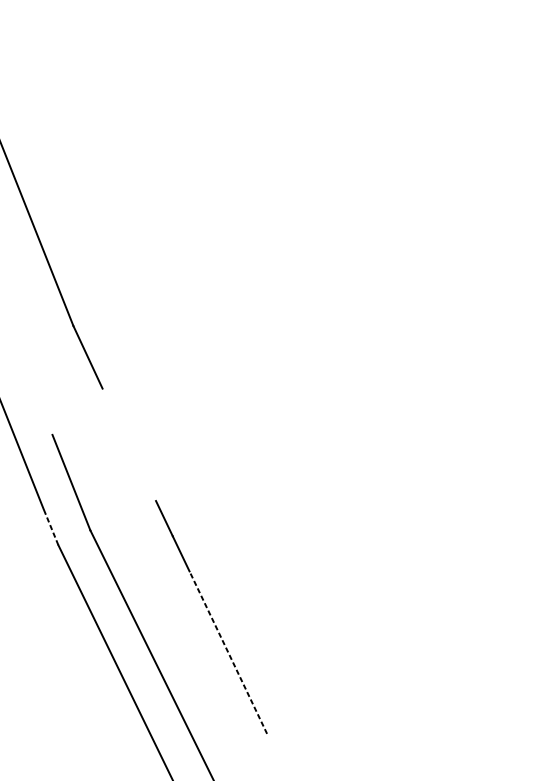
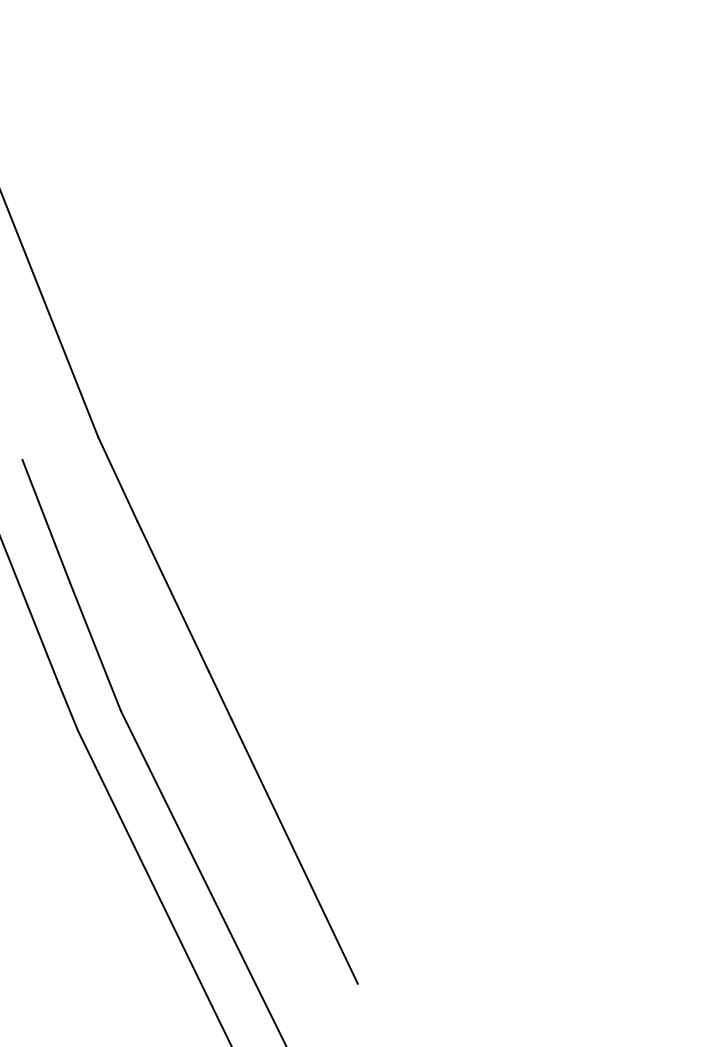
line: (34, 389) -> (46, 521), added
line: (128, 444) -> (172, 596), added
line: (51, 527) -> (68, 706), dashed -> solid
line: (228, 652) -> (305, 874), dashed -> solid

